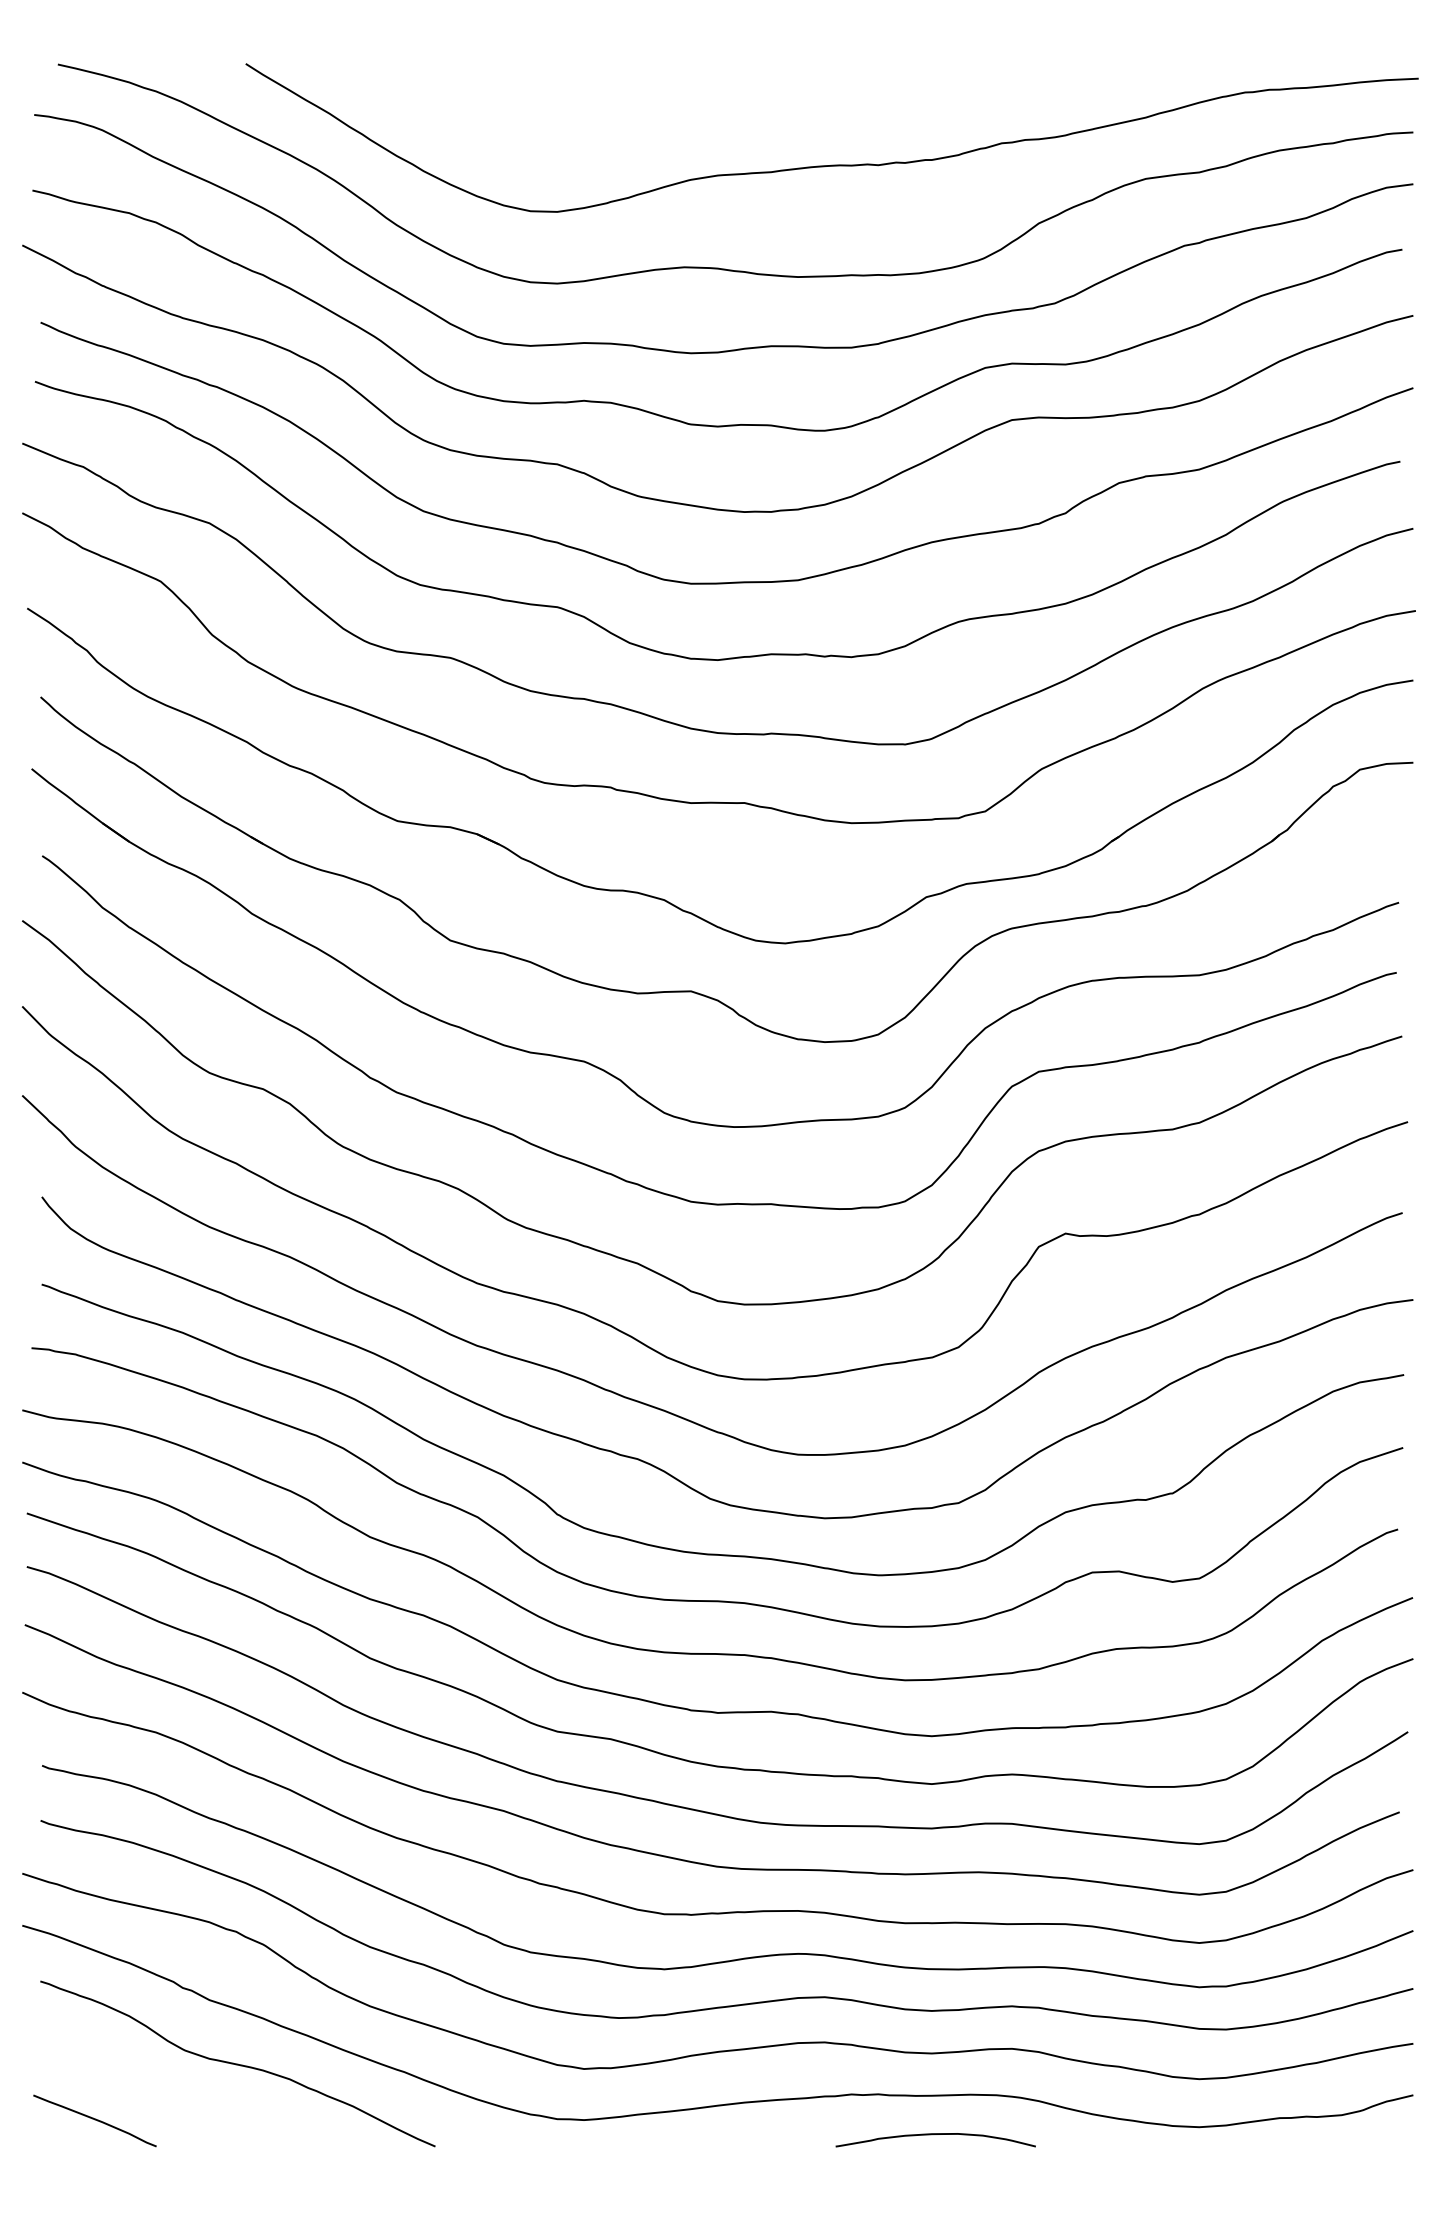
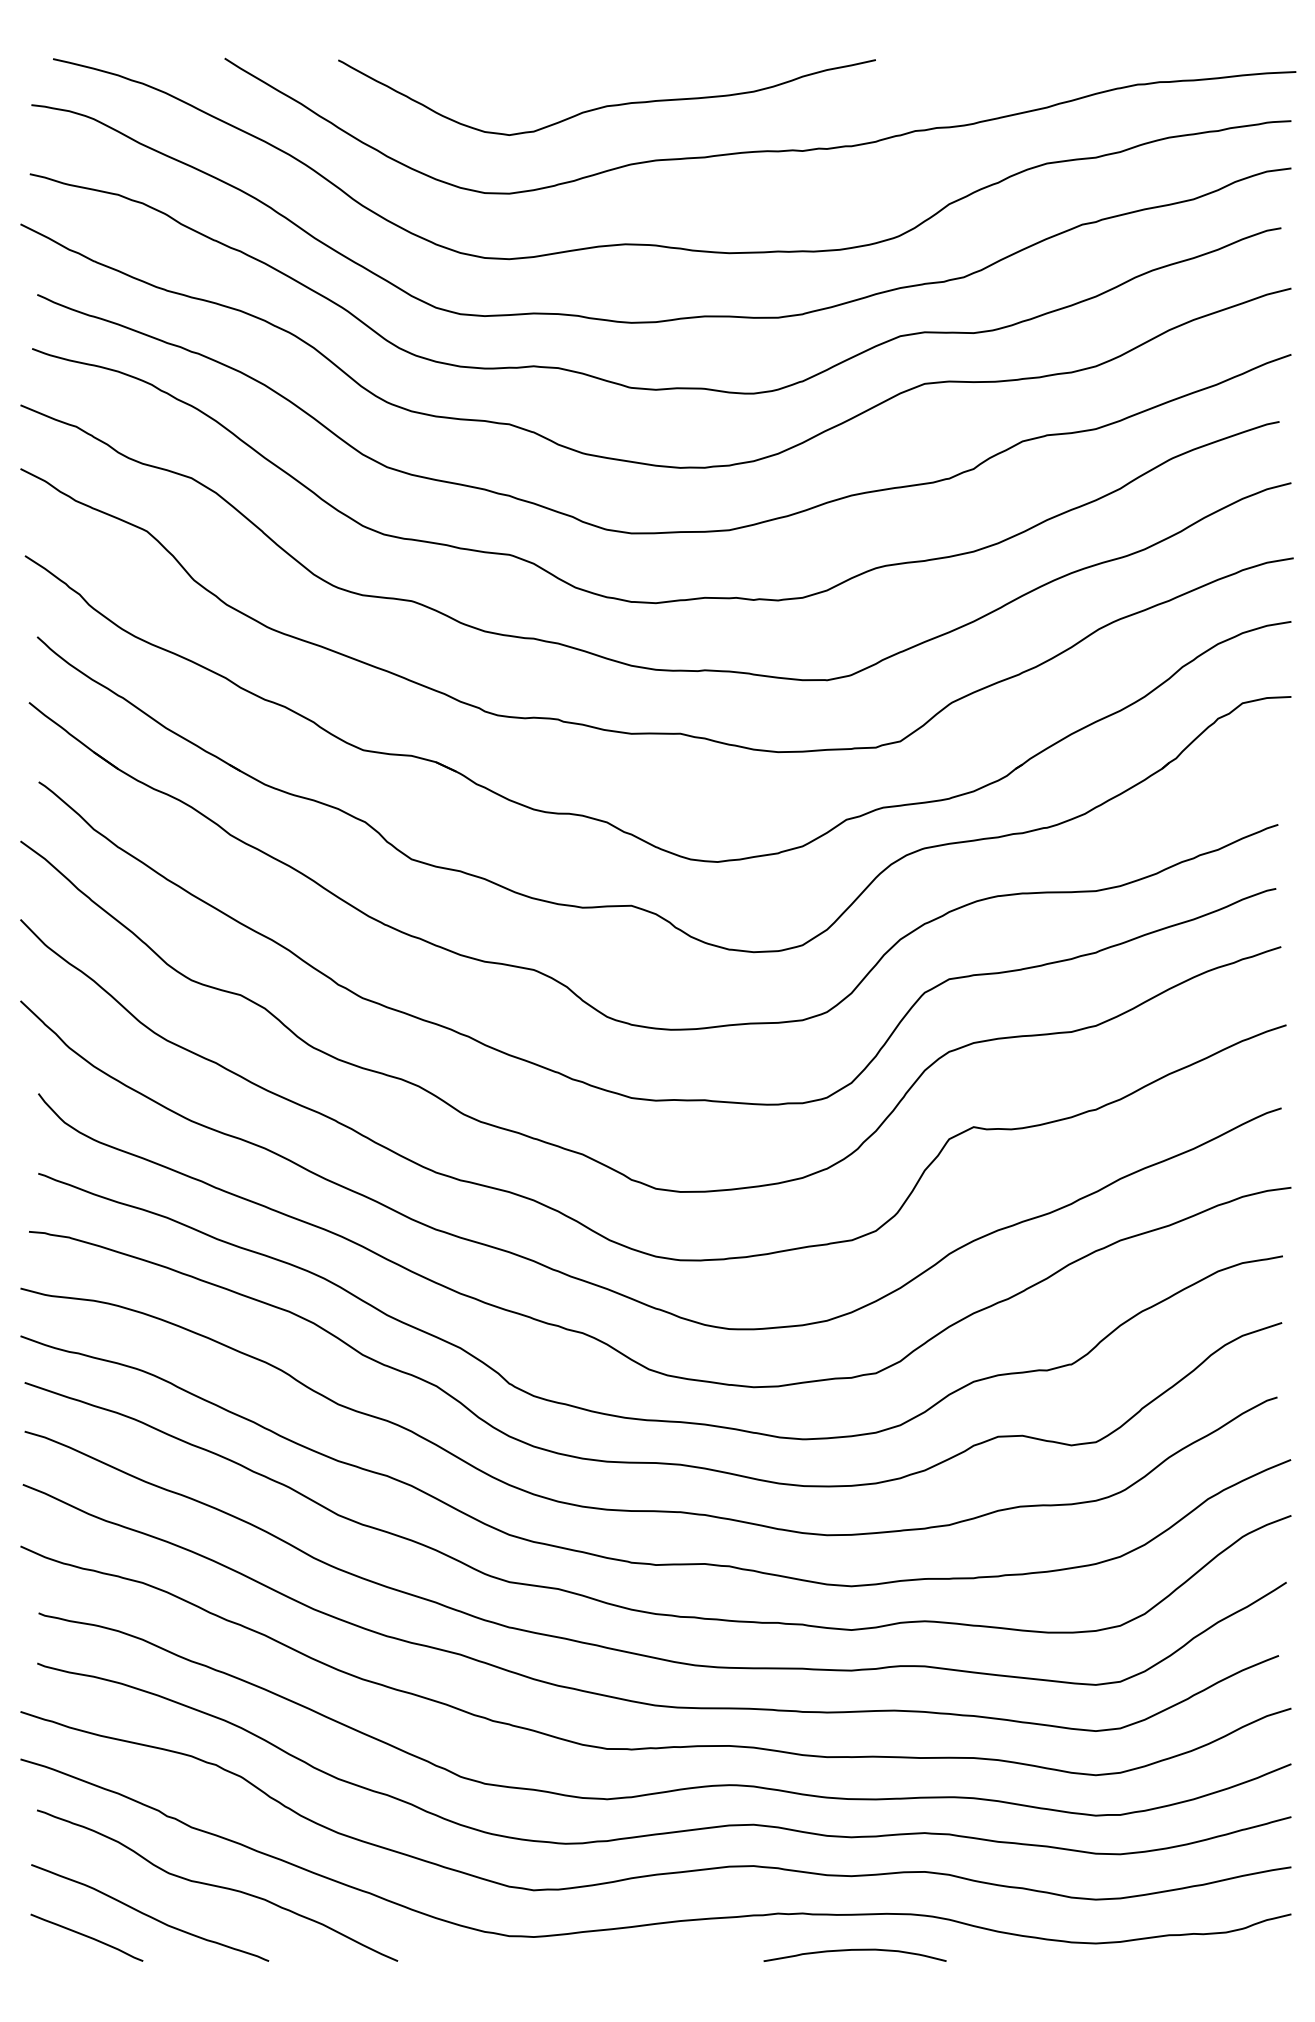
curve: (667, 114) -> (609, 104), added
curve: (163, 2096) -> (149, 1915), added

